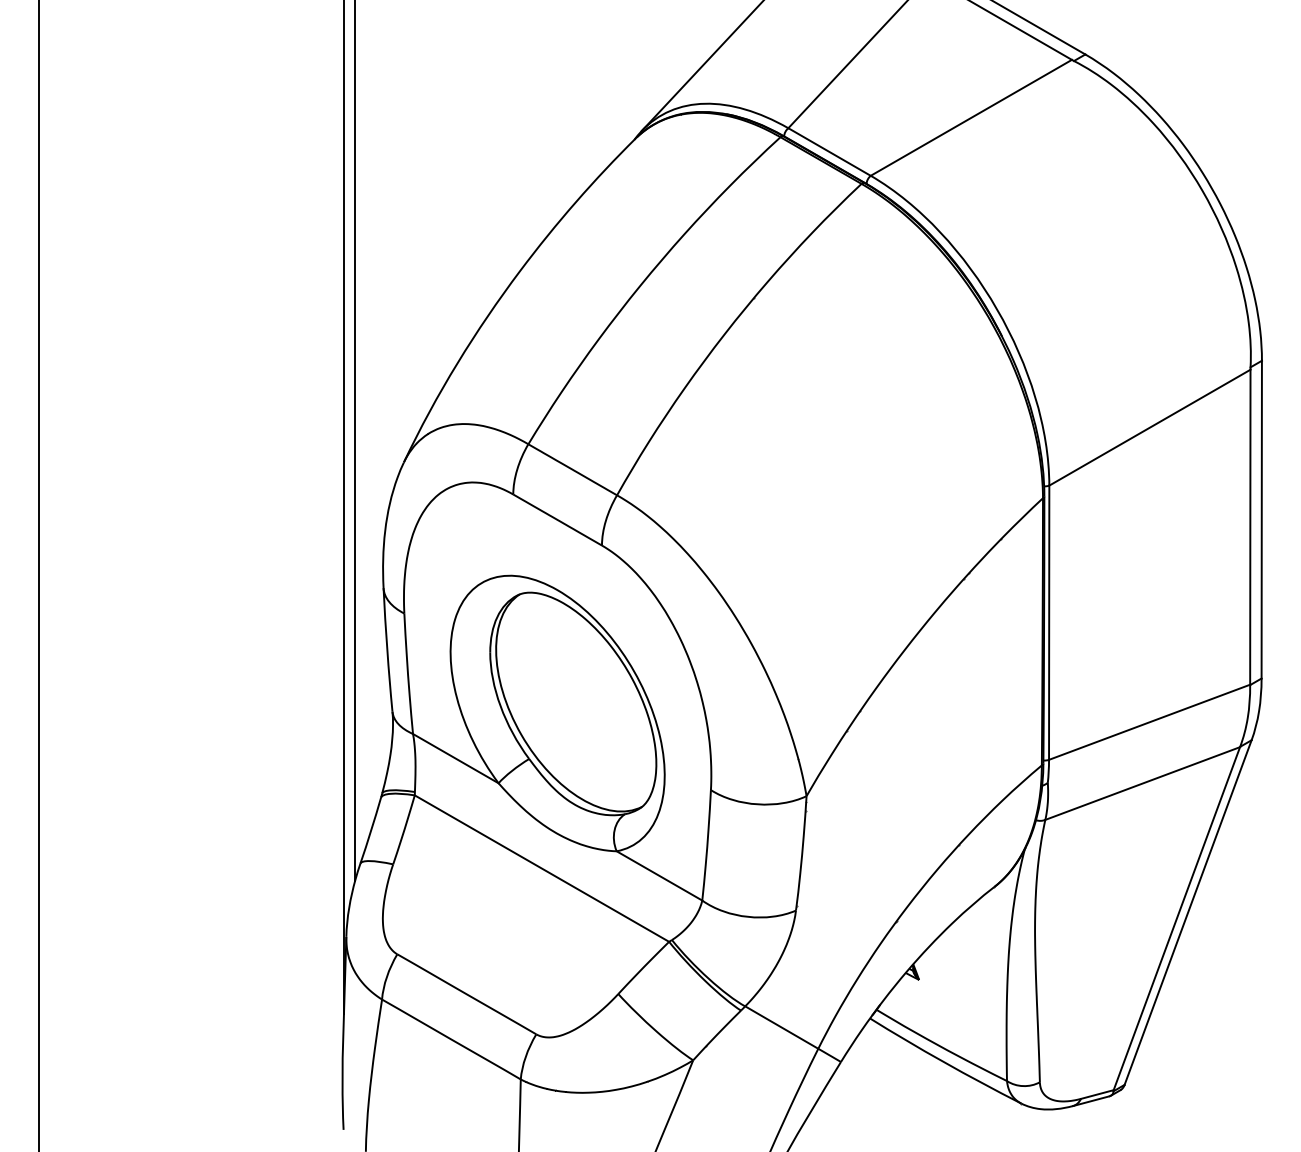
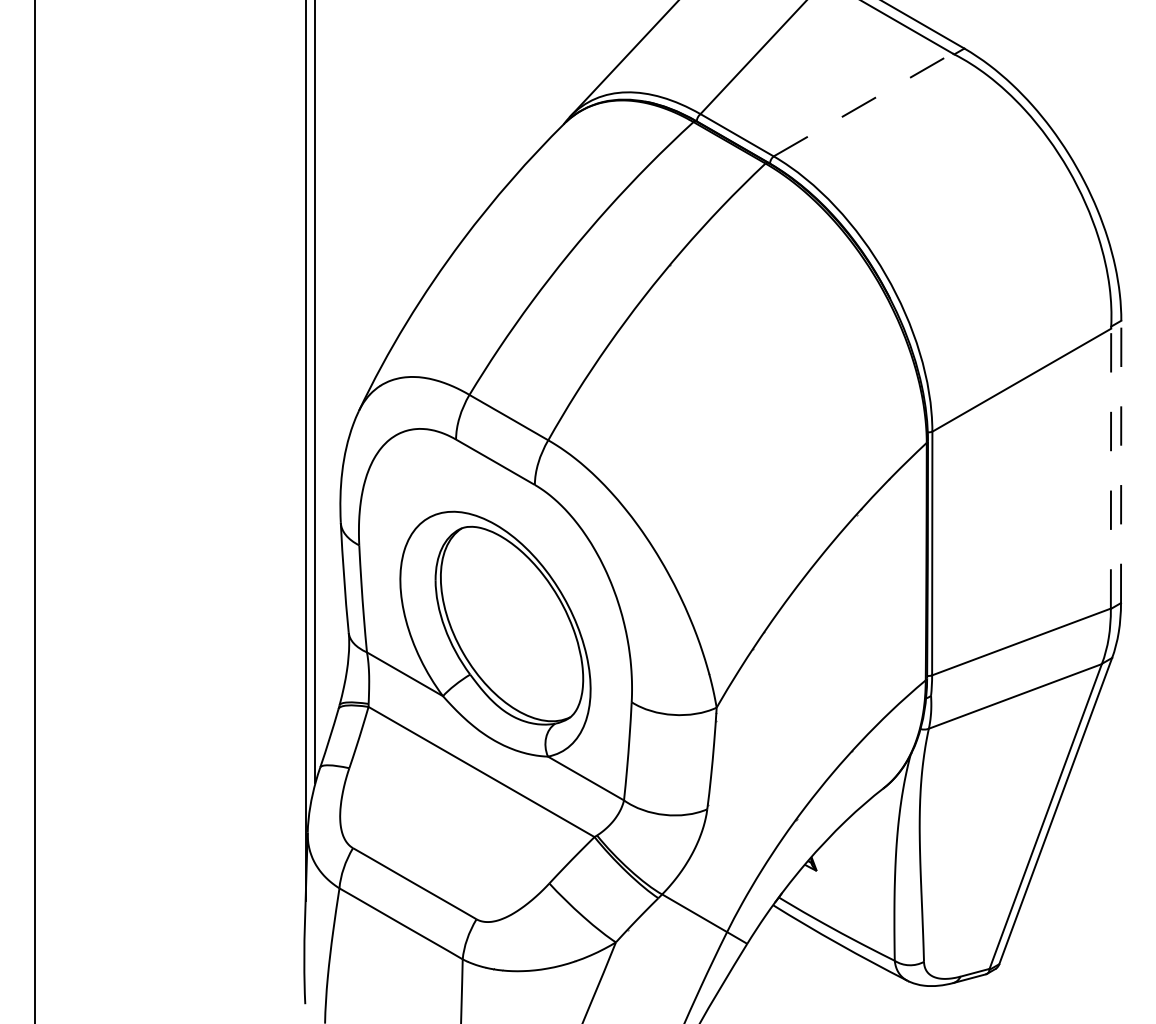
line: (971, 117) -> (863, 104), solid -> dashed
line: (1261, 519) -> (1120, 461), solid -> dashed
line: (1250, 526) -> (1111, 468), solid -> dashed

